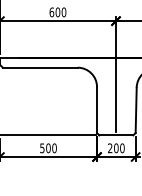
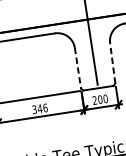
line: (97, 110) -> (78, 68), solid -> dashed
line: (136, 110) -> (113, 63), solid -> dashed
text: (48, 148) -> (40, 109), 500 -> 346

